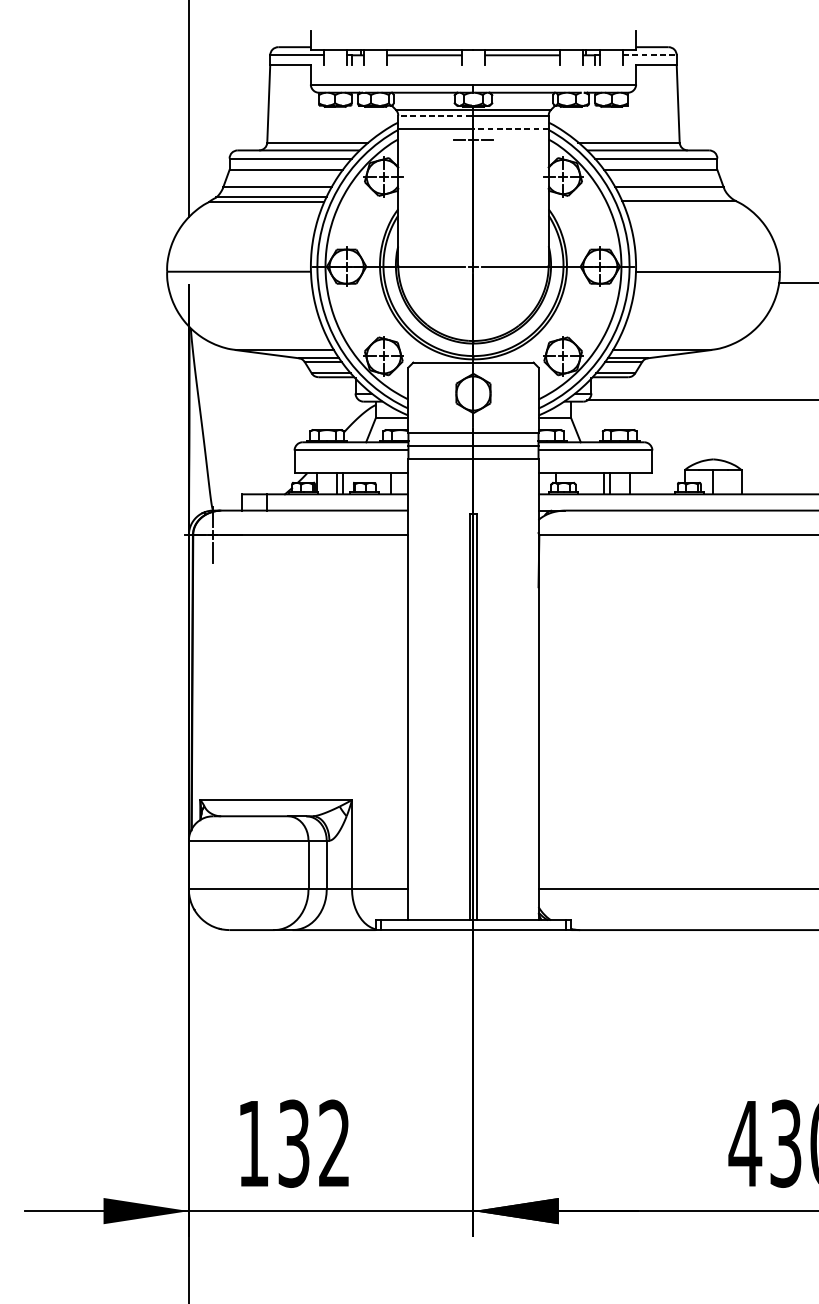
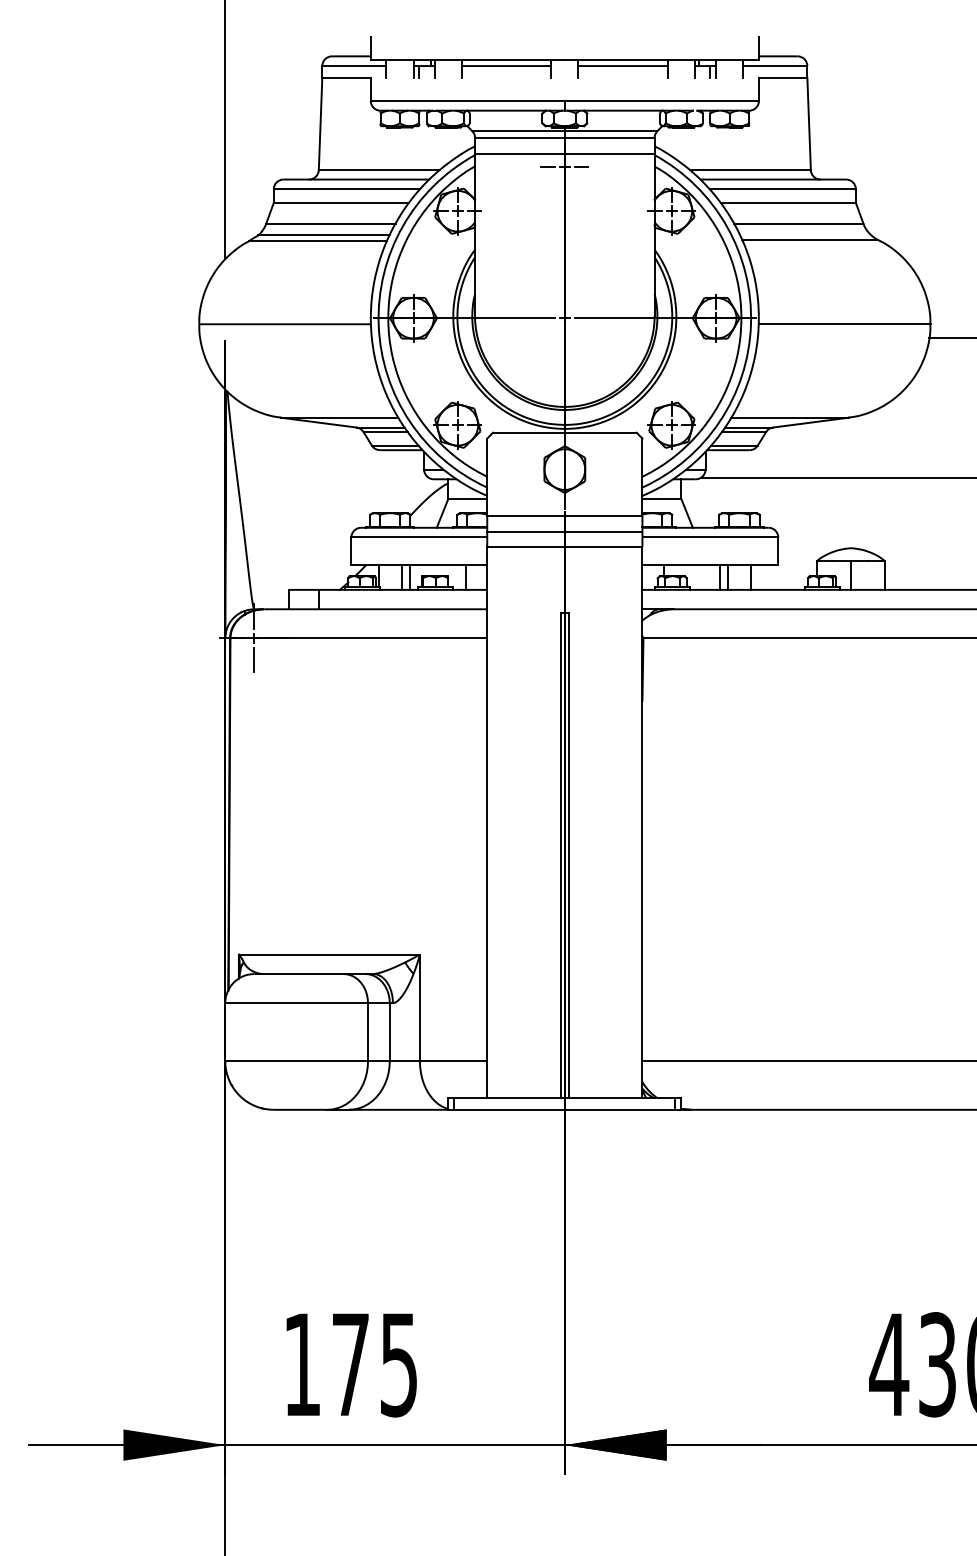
line: (650, 55) -> (775, 66), dashed -> solid
line: (434, 115) -> (518, 137), dashed -> solid
line: (510, 128) -> (609, 153), dashed -> solid
text: (313, 1143) -> (374, 1364), 132 -> 175

